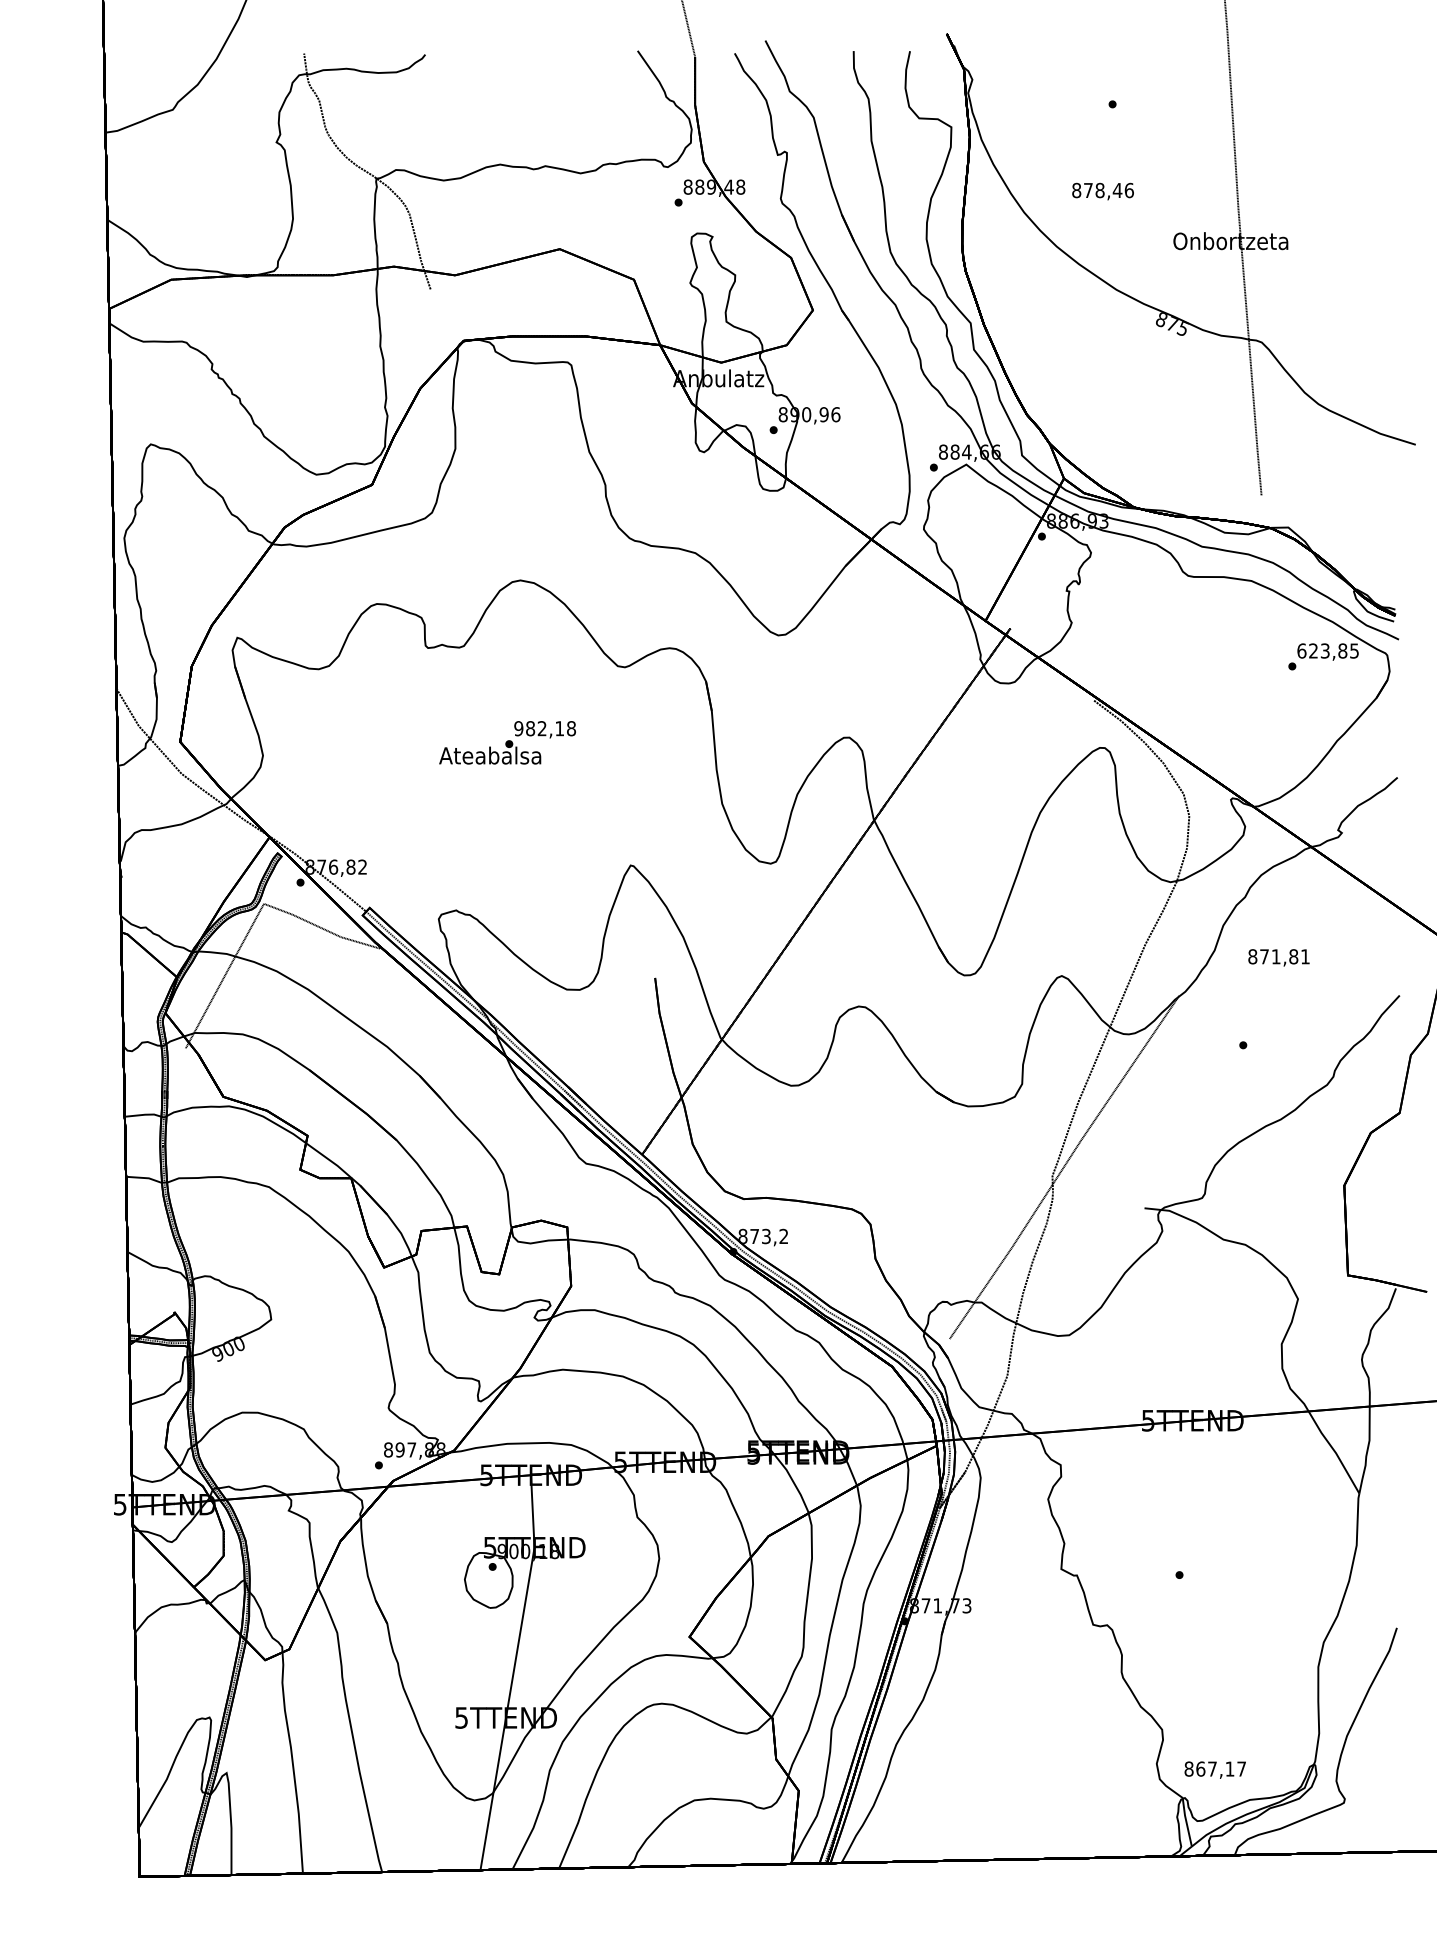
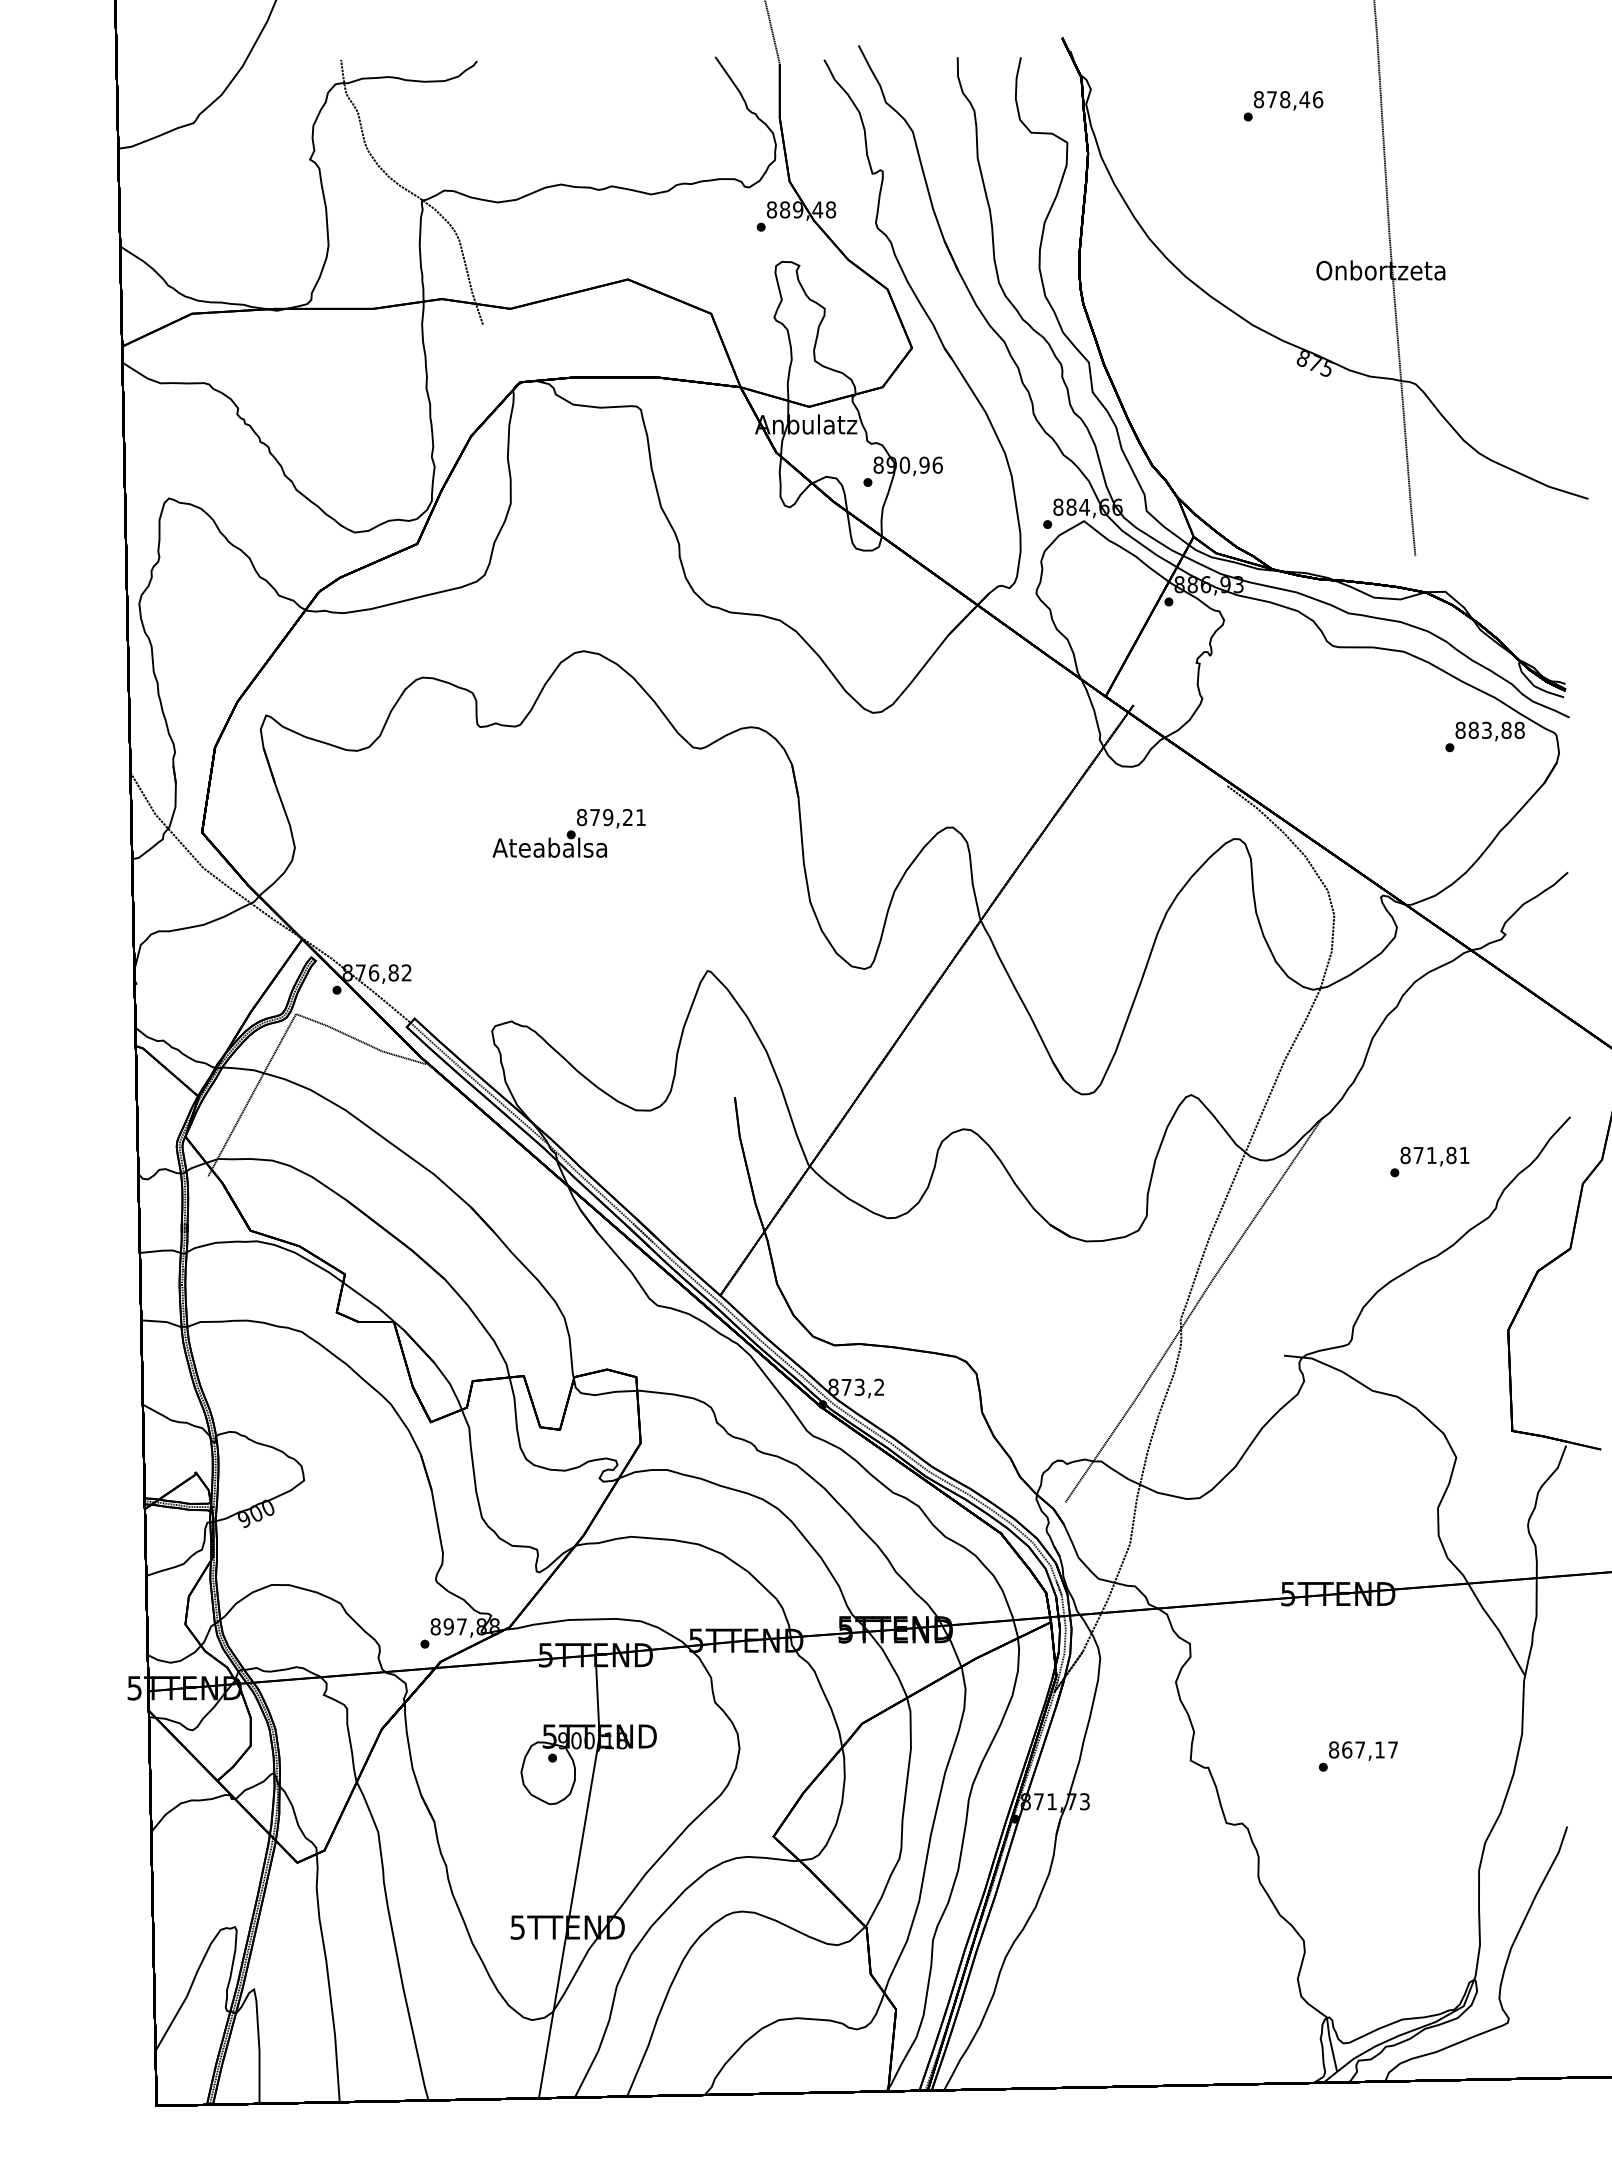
text: (1103, 191) -> (1288, 100), moved
text: (1327, 650) -> (1489, 729), 623,85 -> 883,88
text: (545, 728) -> (611, 817), 982,18 -> 879,21
text: (1278, 957) -> (1434, 1156), moved
text: (1215, 1769) -> (1363, 1750), moved

